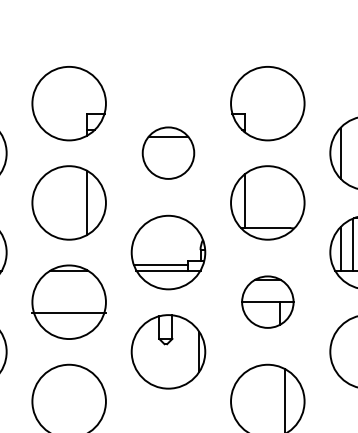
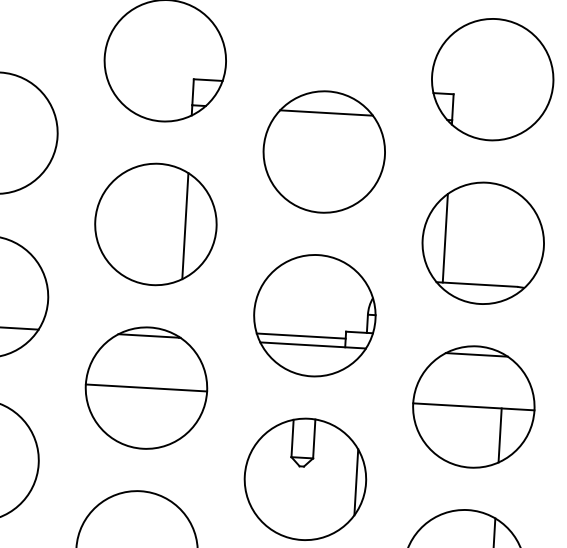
part: (168, 152) -> (324, 150), size x1.43
part: (267, 301) -> (473, 405), size x1.43
line: (68, 313) -> (145, 388), moved

